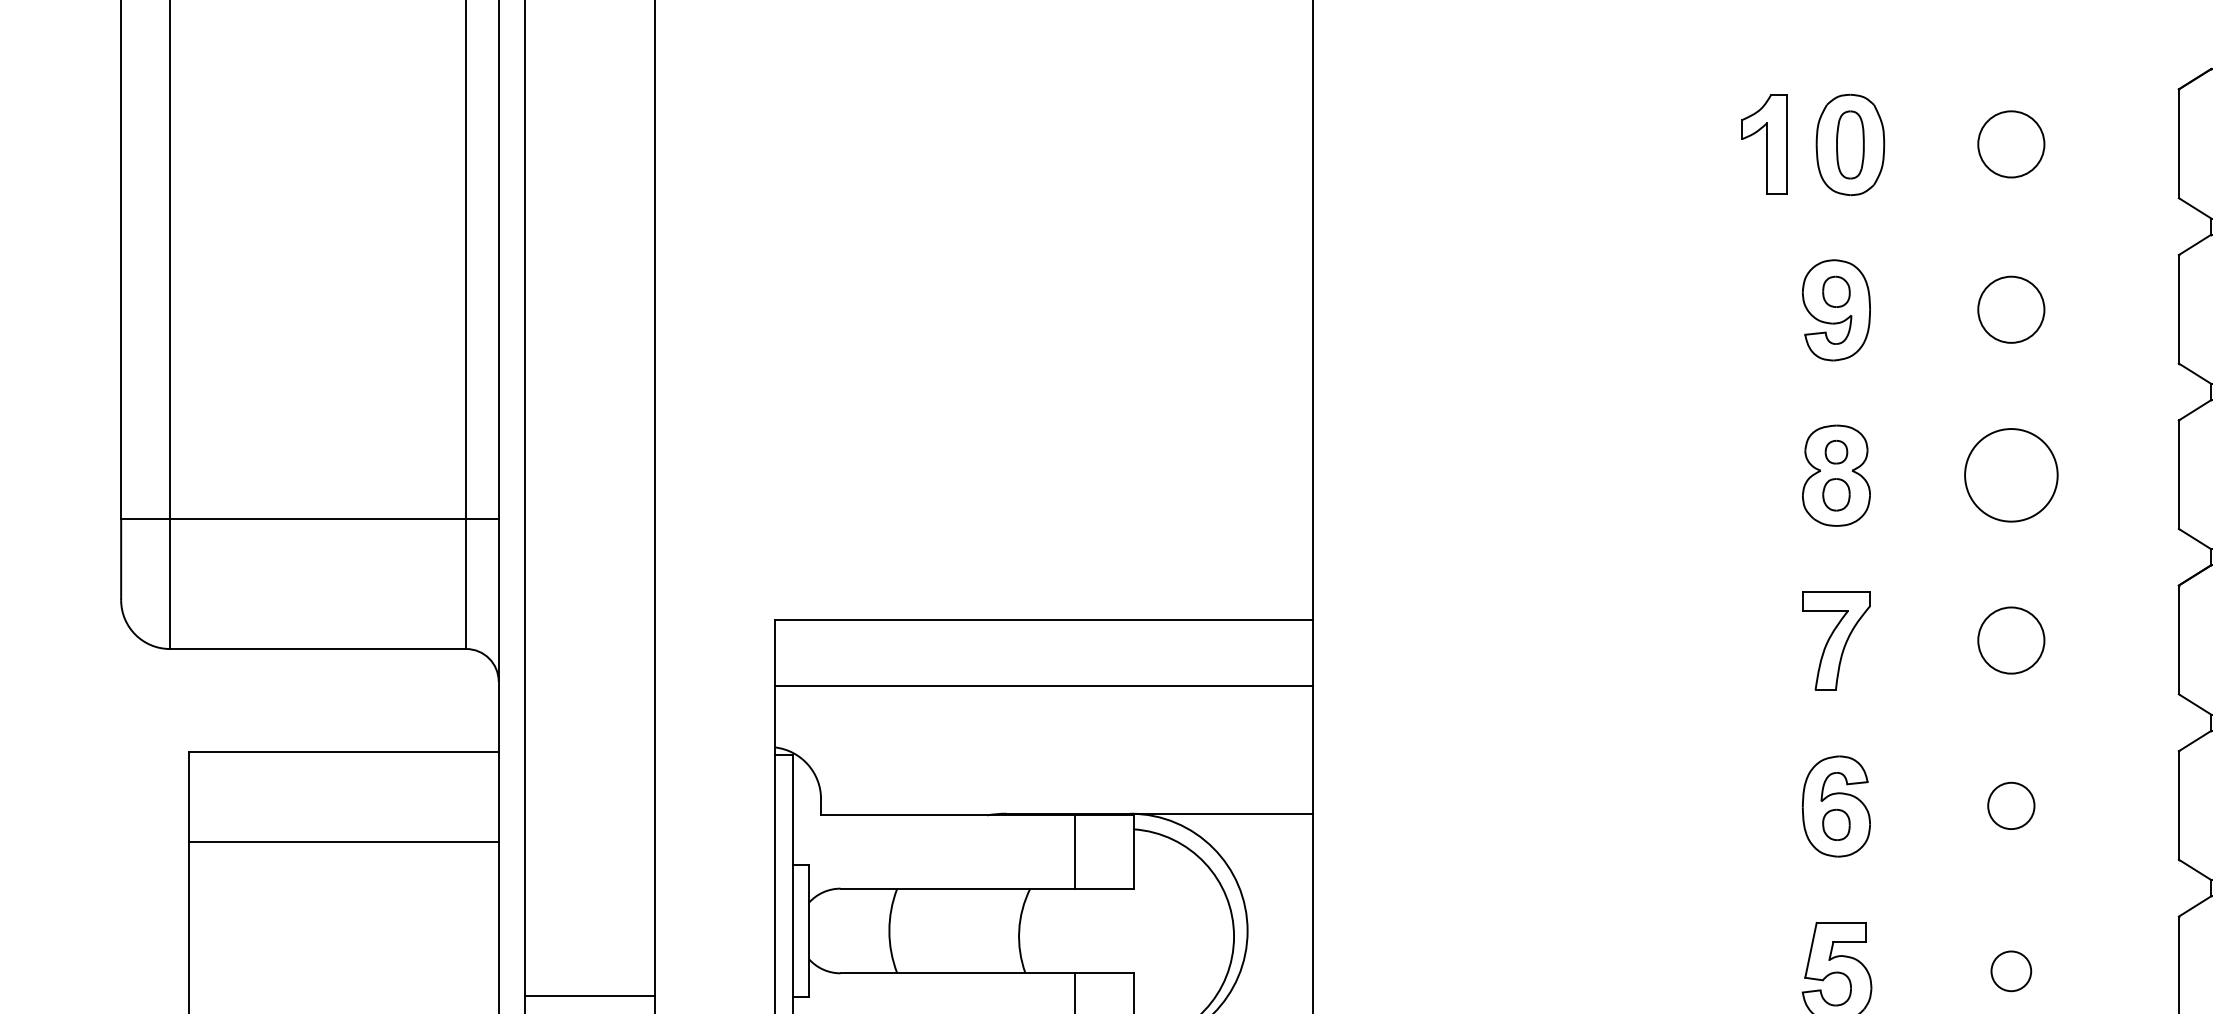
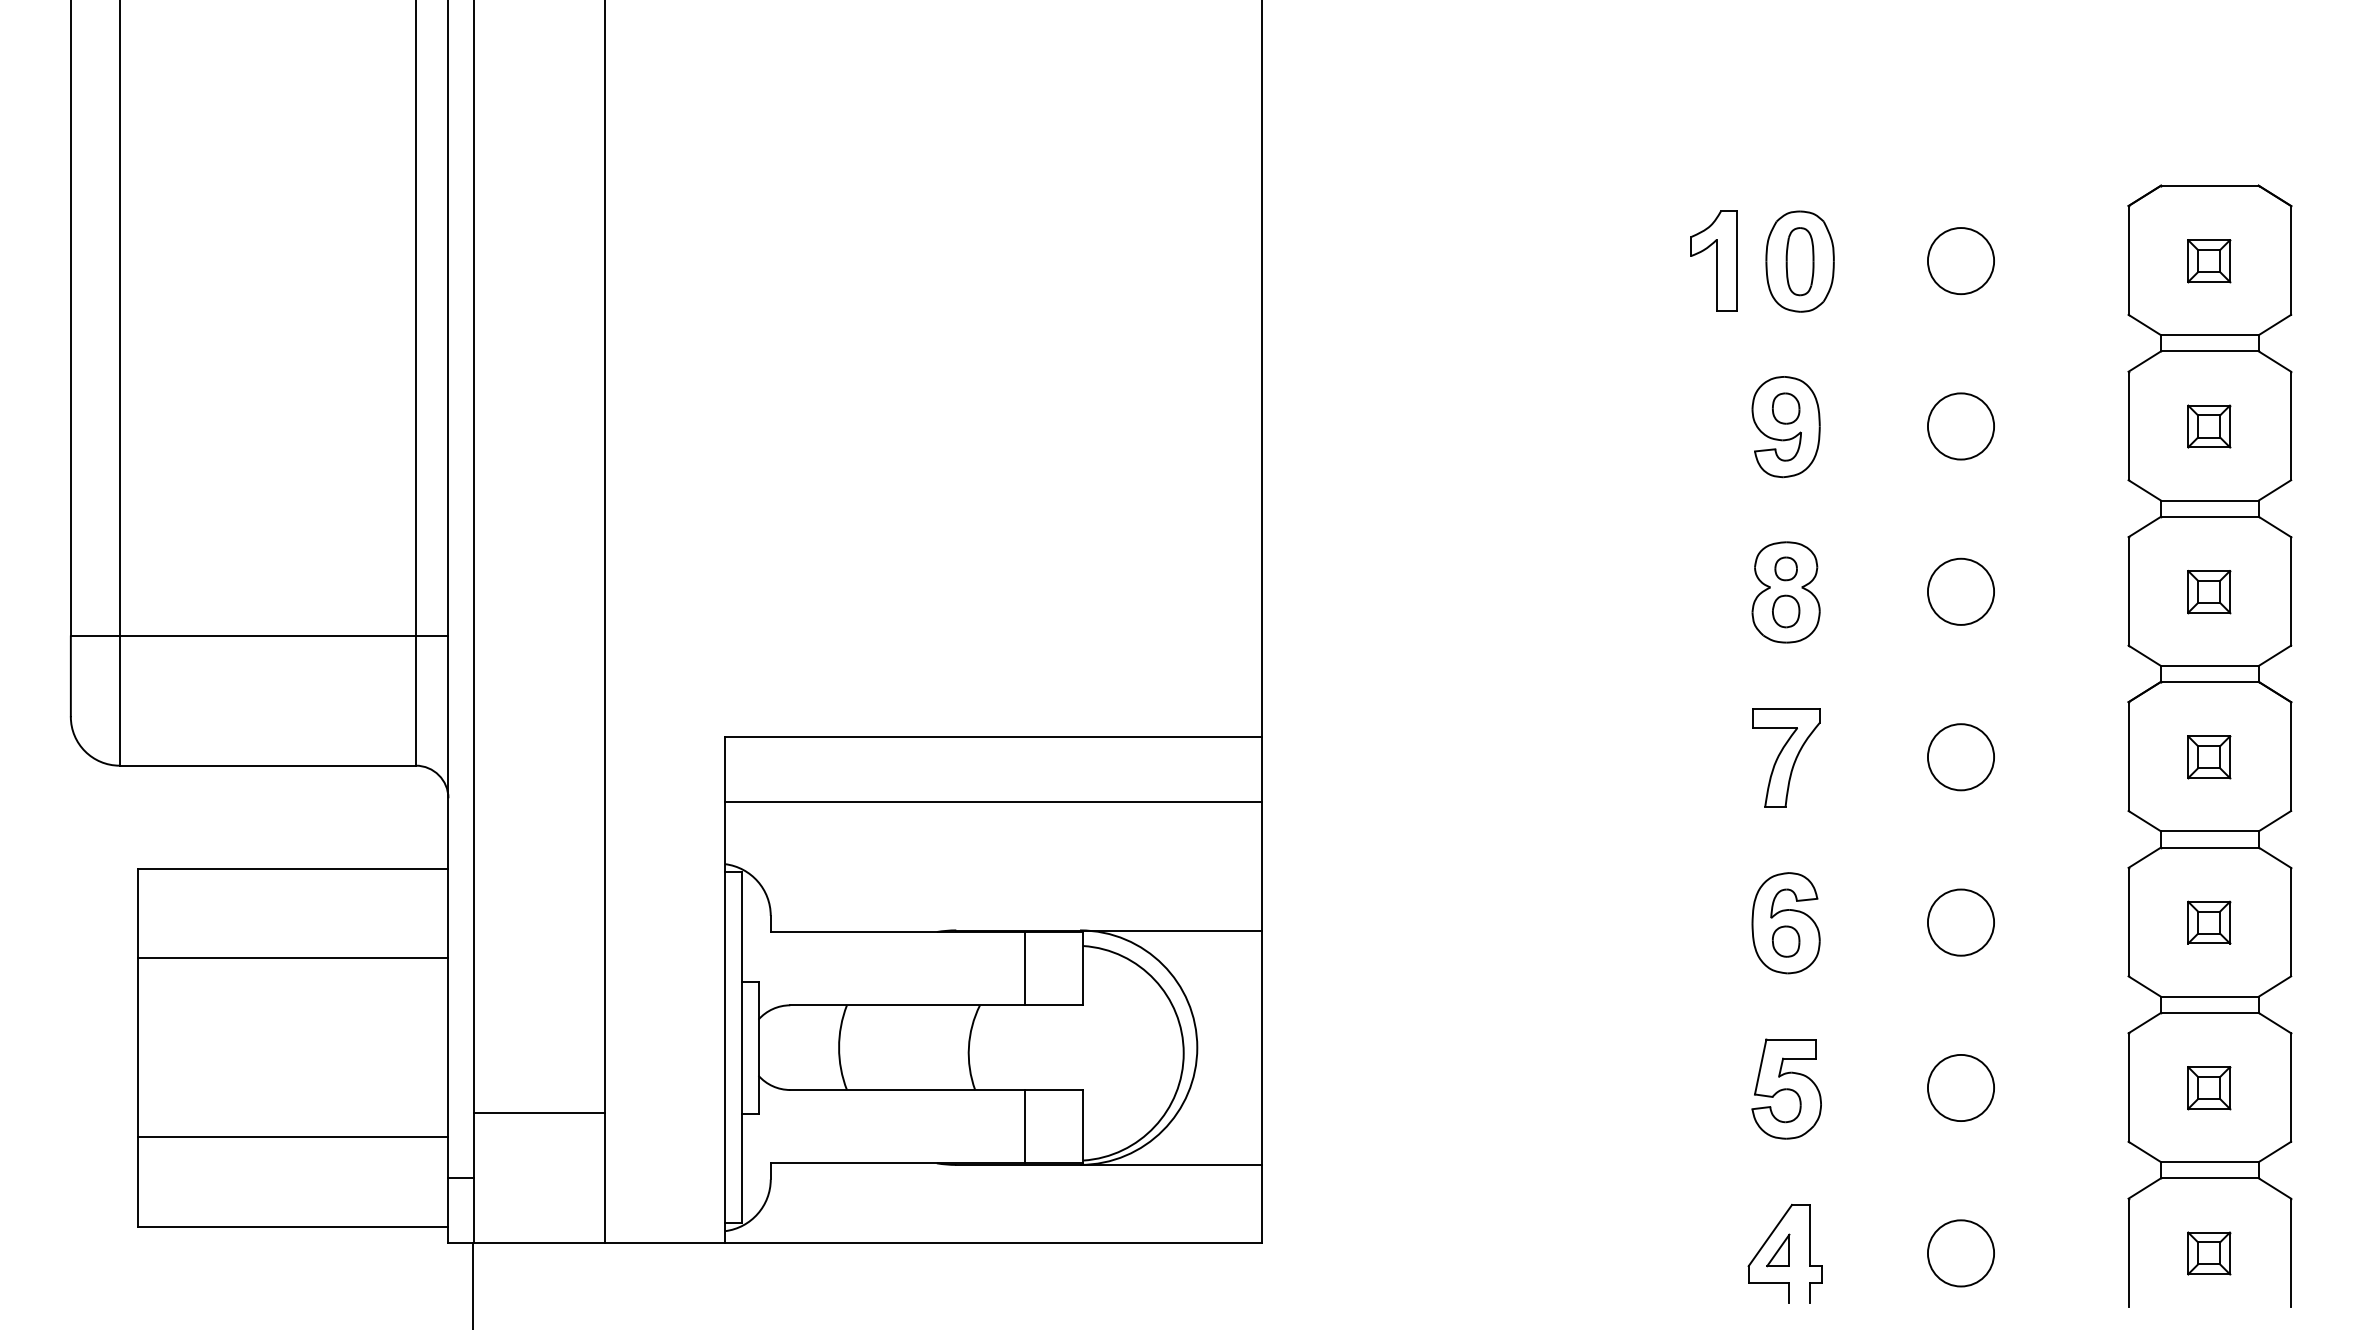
circle: (2010, 474) -> (1960, 591), size x0.71
circle: (2010, 805) -> (1960, 922), size x1.43
circle: (2010, 970) -> (1960, 1087), size x1.67

